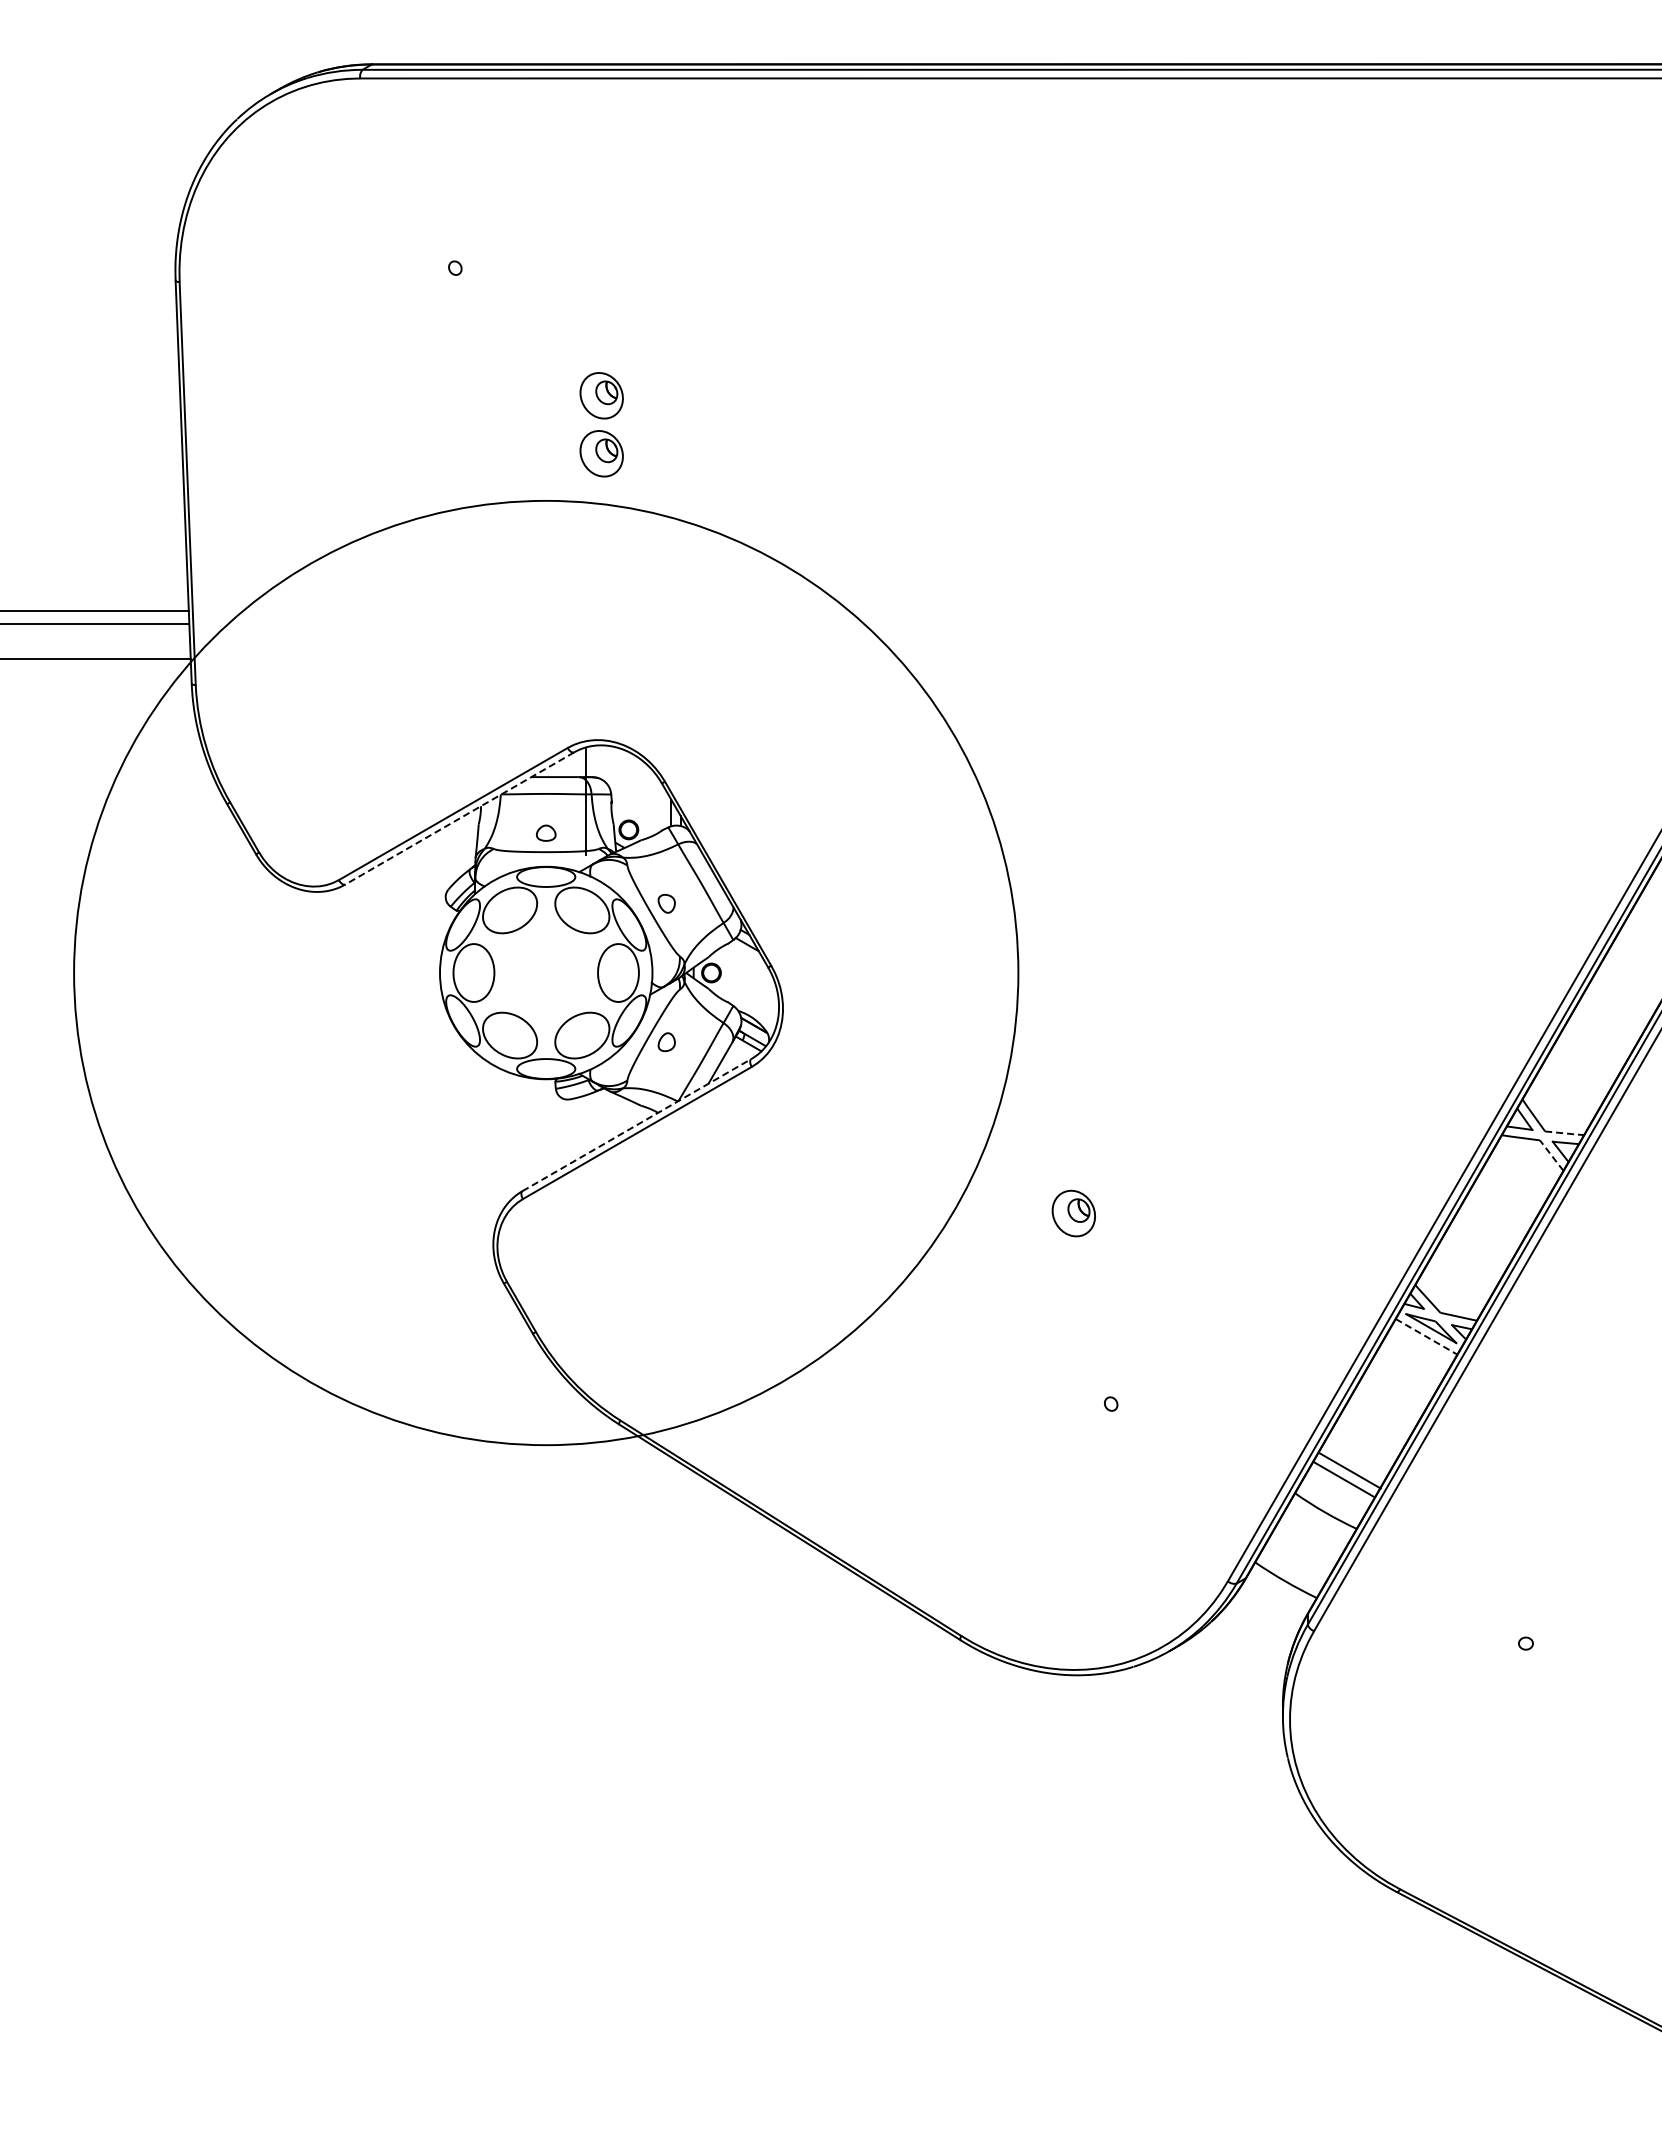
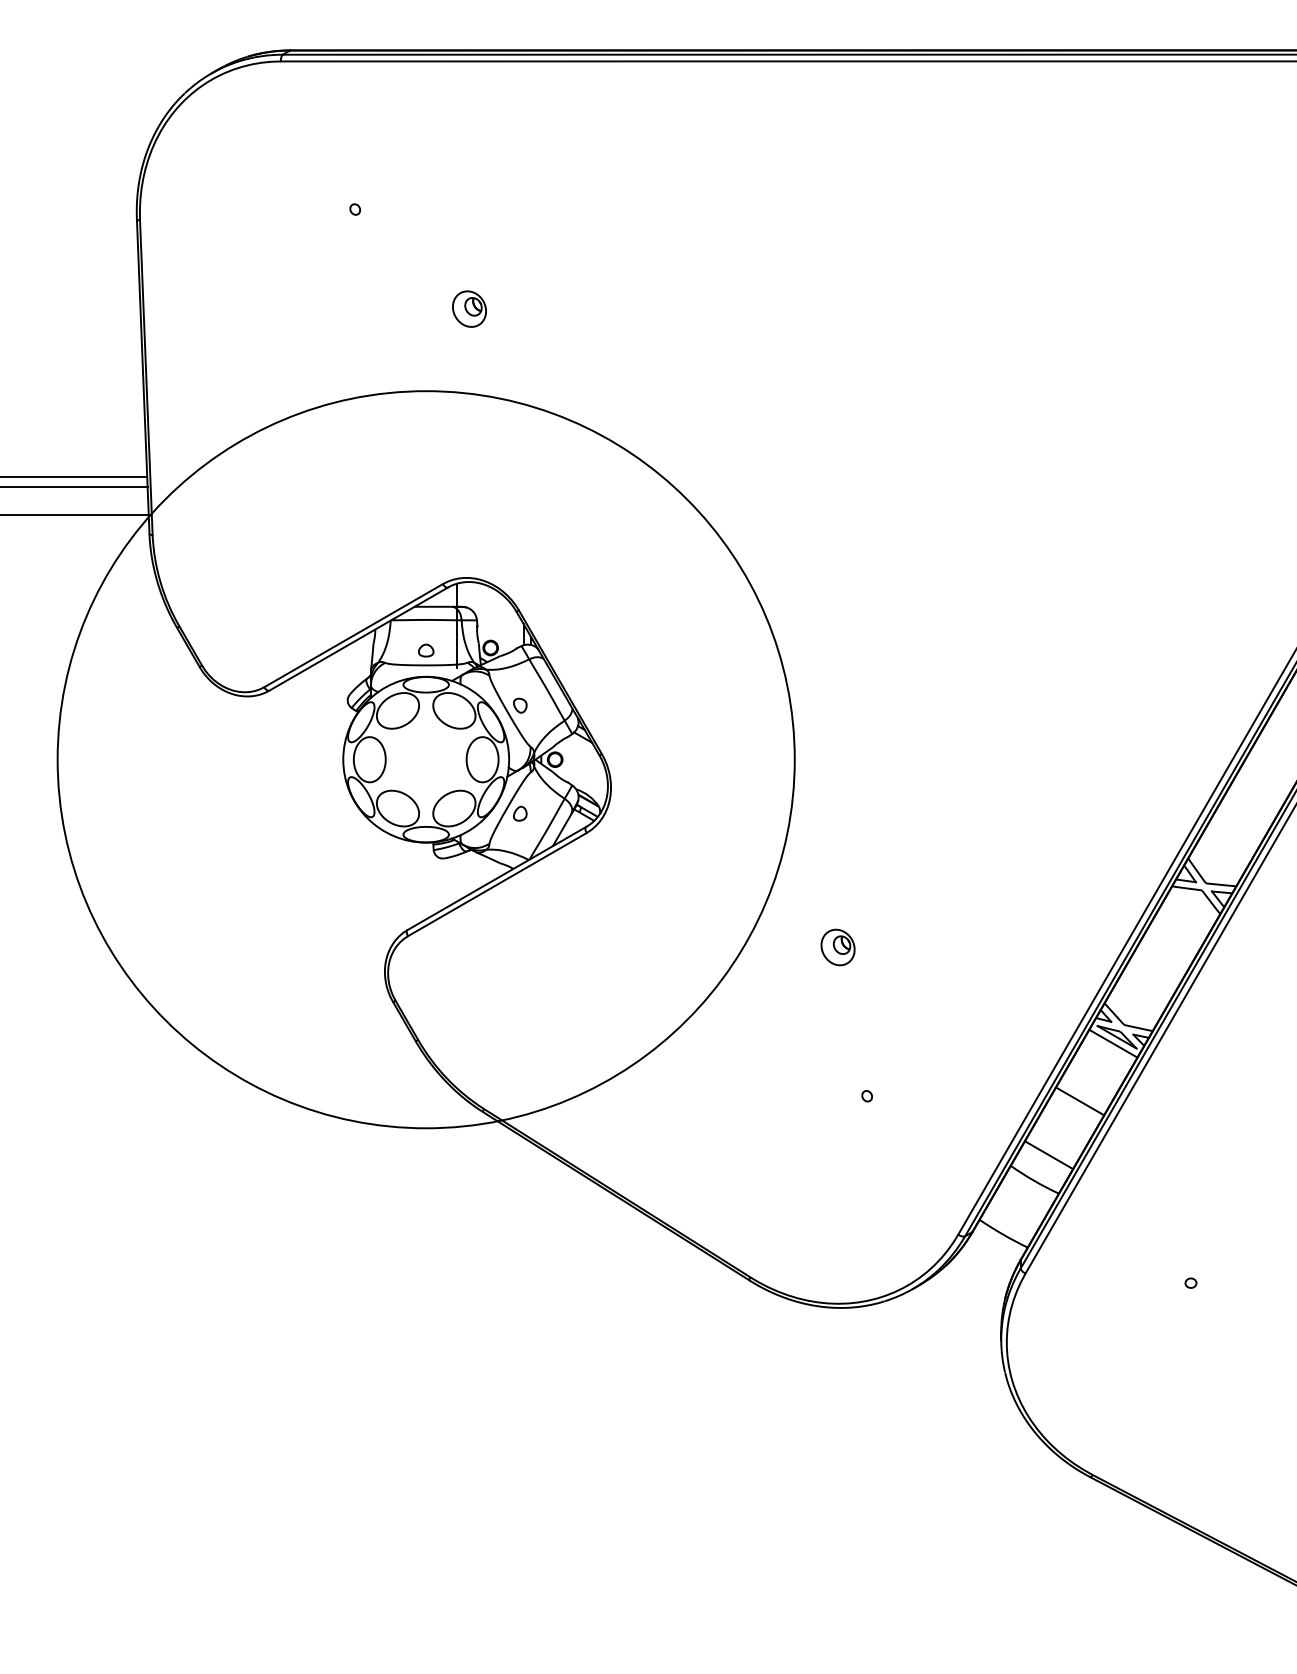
part: (601, 453) -> (469, 354), removed
line: (459, 818) -> (358, 639), dashed -> solid
line: (637, 1124) -> (497, 877), dashed -> solid
line: (1566, 1133) -> (1222, 885), dashed -> solid
line: (1551, 1155) -> (1210, 902), dashed -> solid
line: (1426, 1336) -> (1113, 1043), dashed -> solid
line: (1349, 1470) -> (1079, 1101), moved

